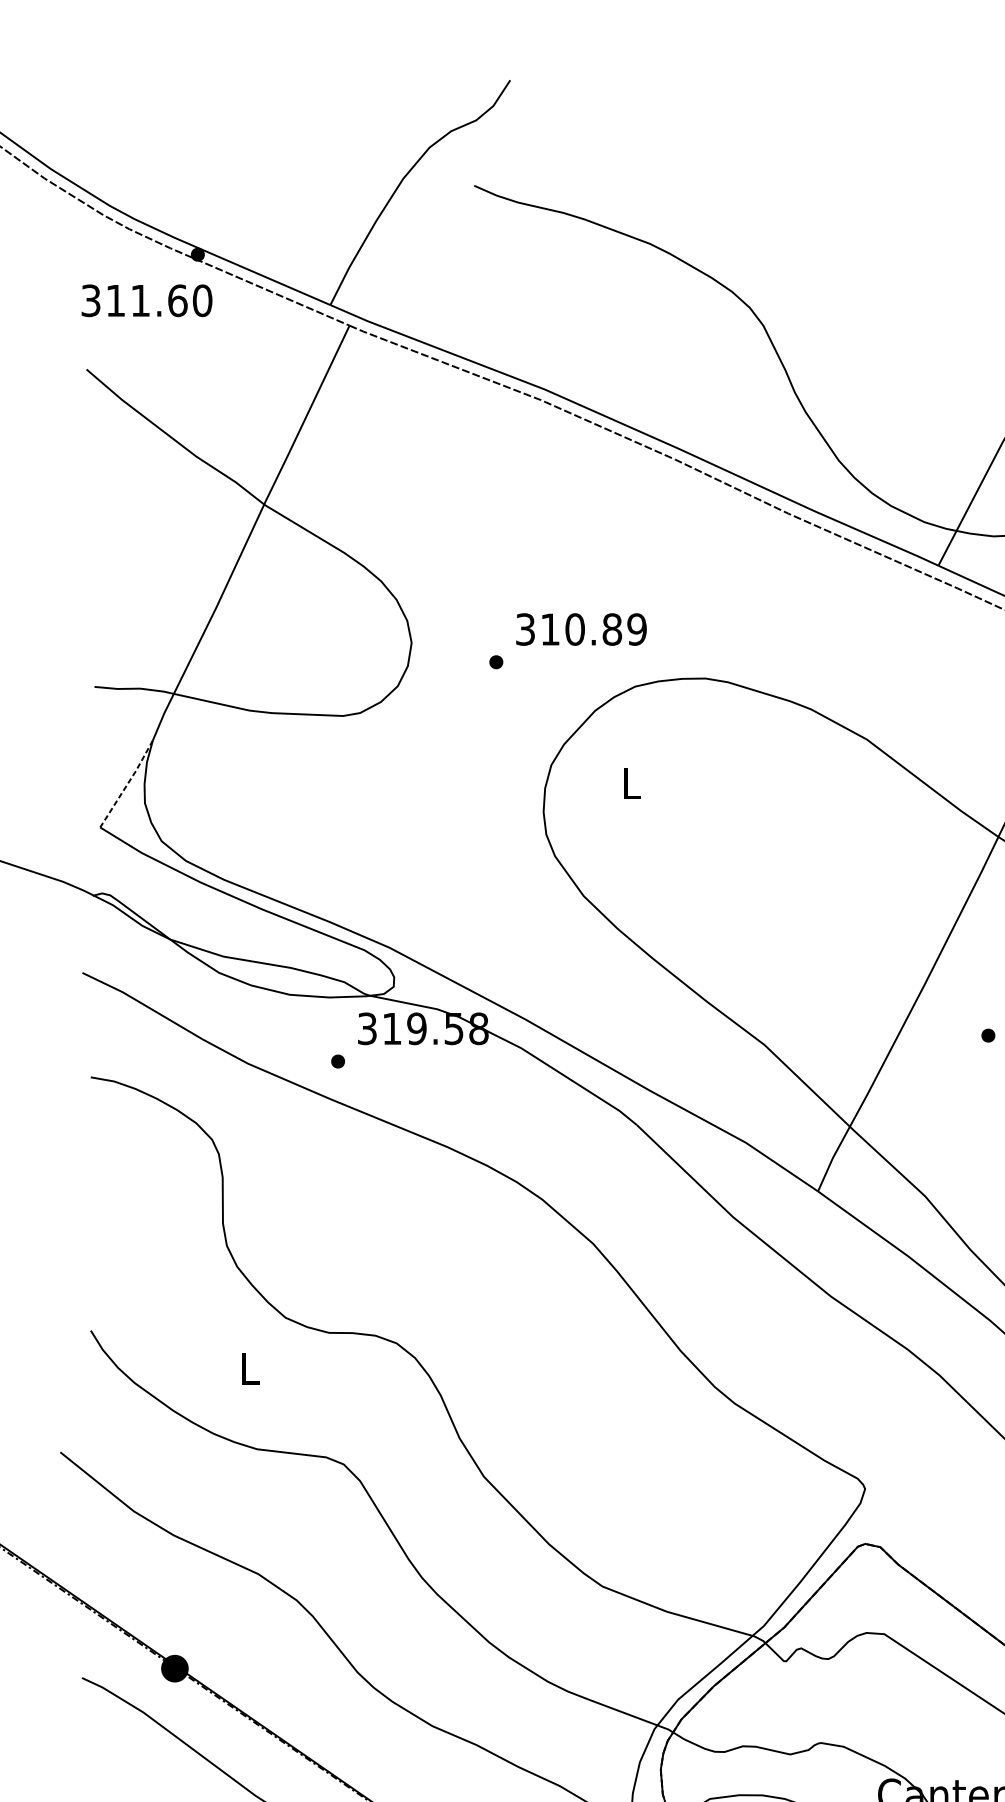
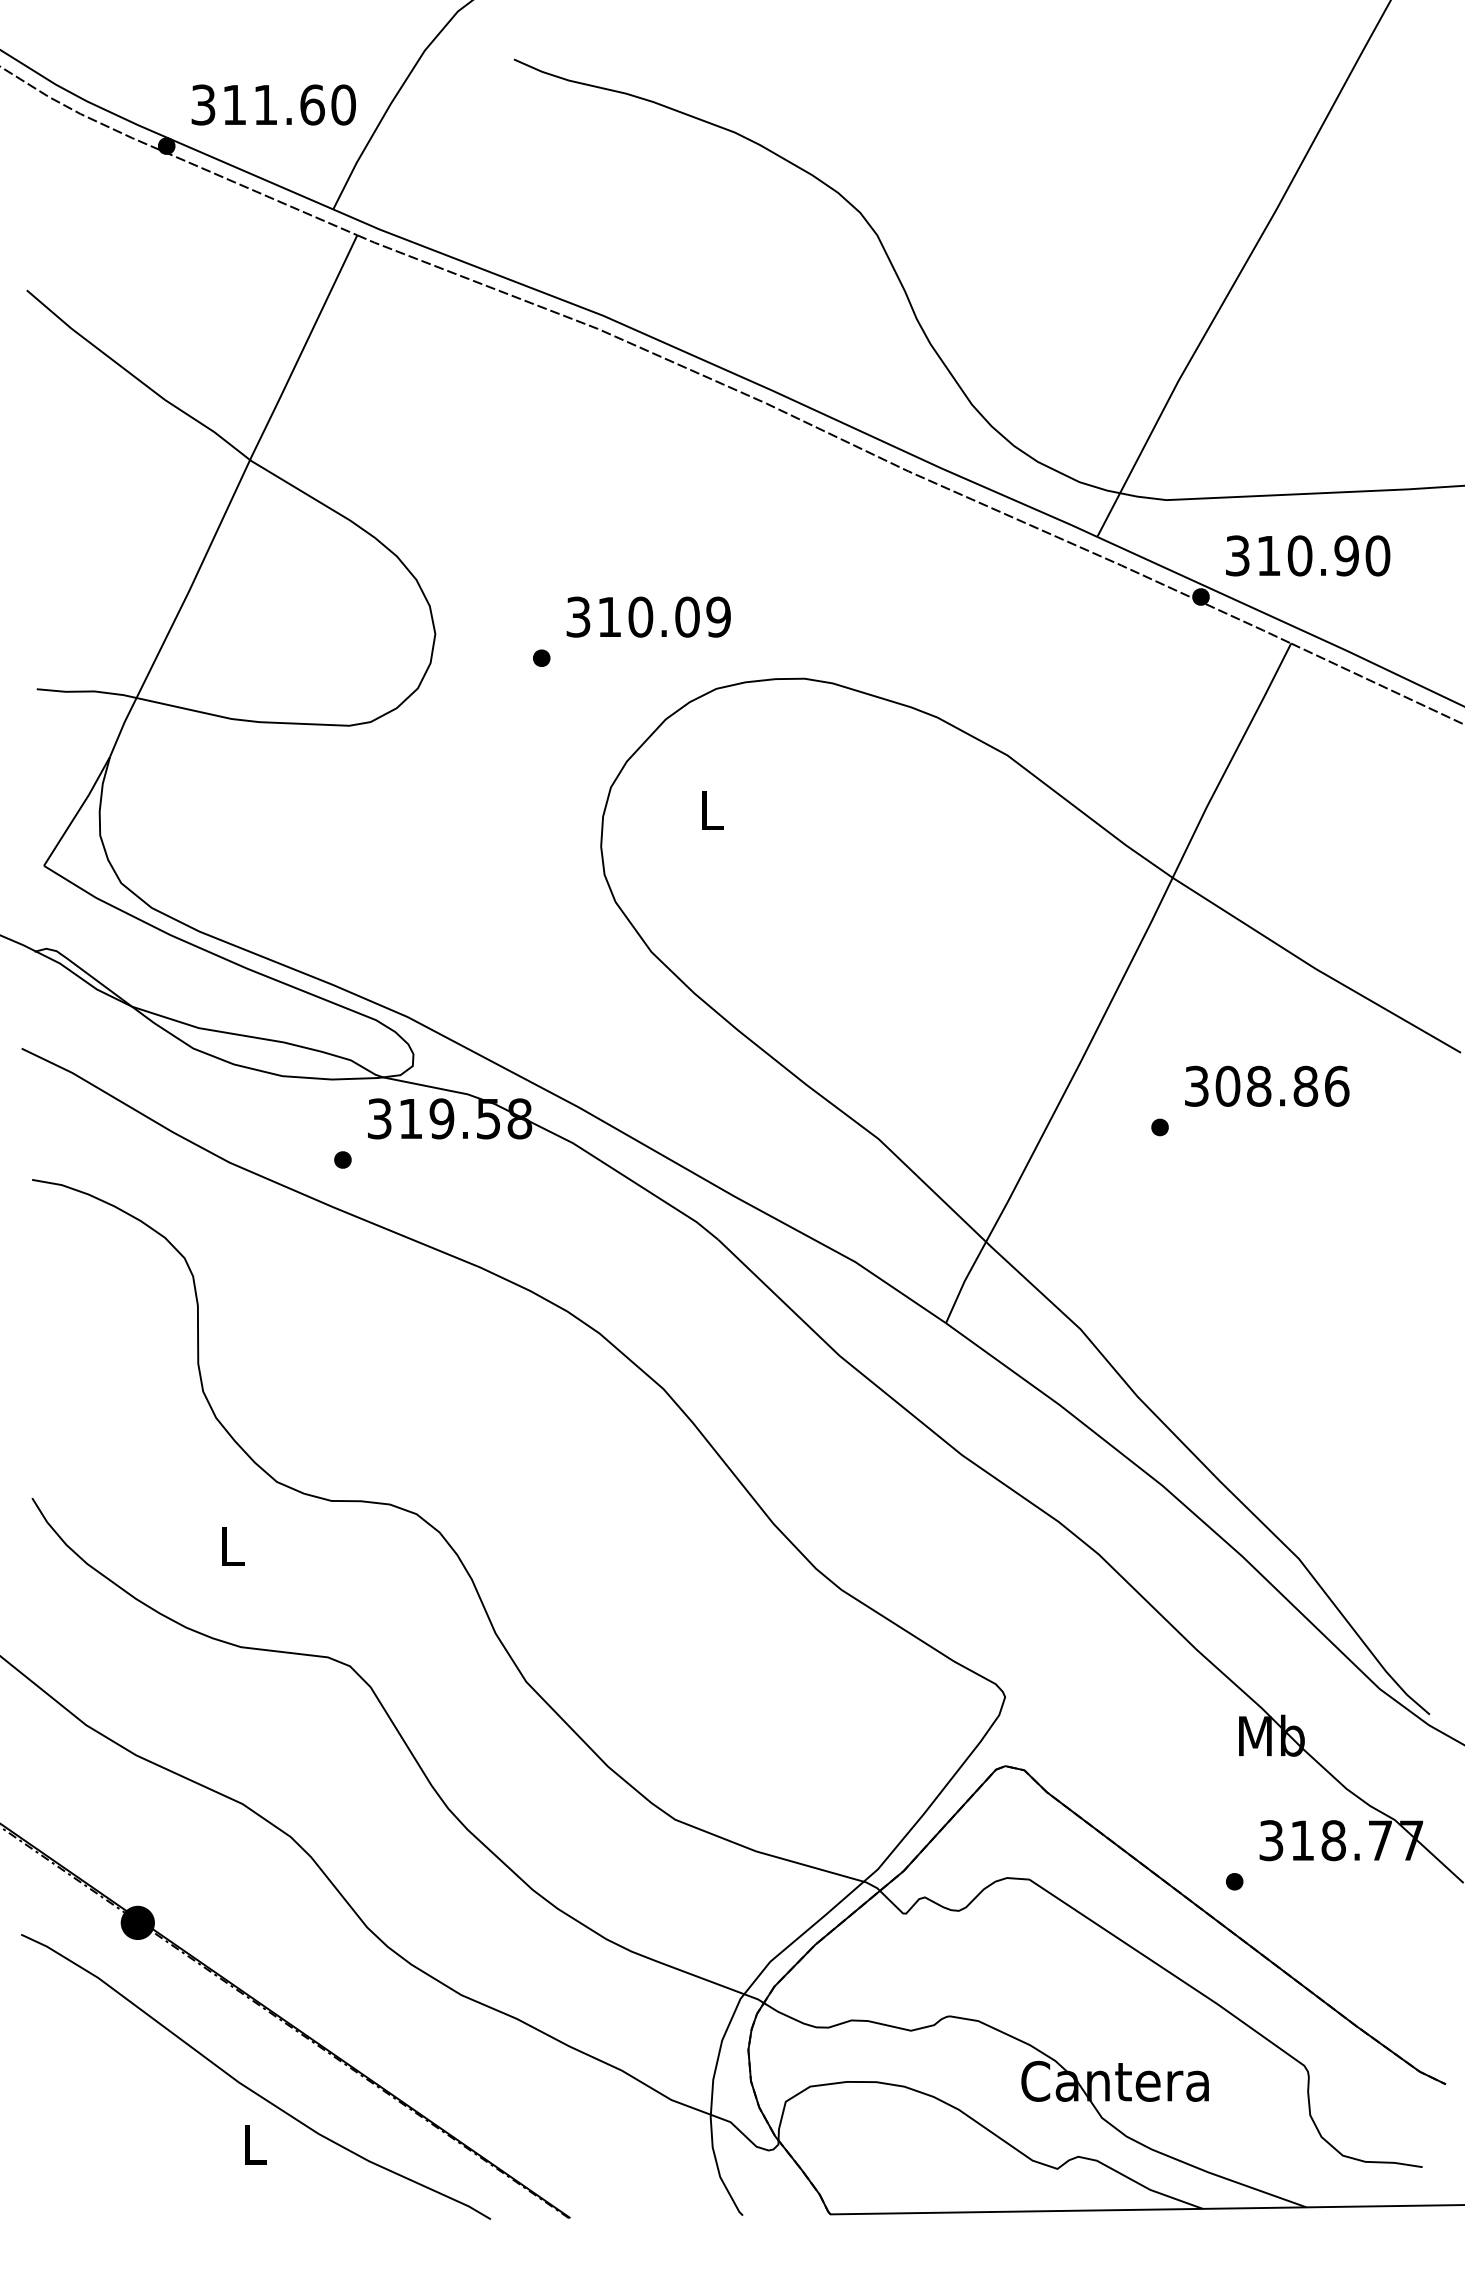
text: (146, 300) -> (273, 104), moved
text: (612, 629) -> (687, 616), 310.89 -> 310.09
line: (127, 784) -> (78, 811), dashed -> solid

